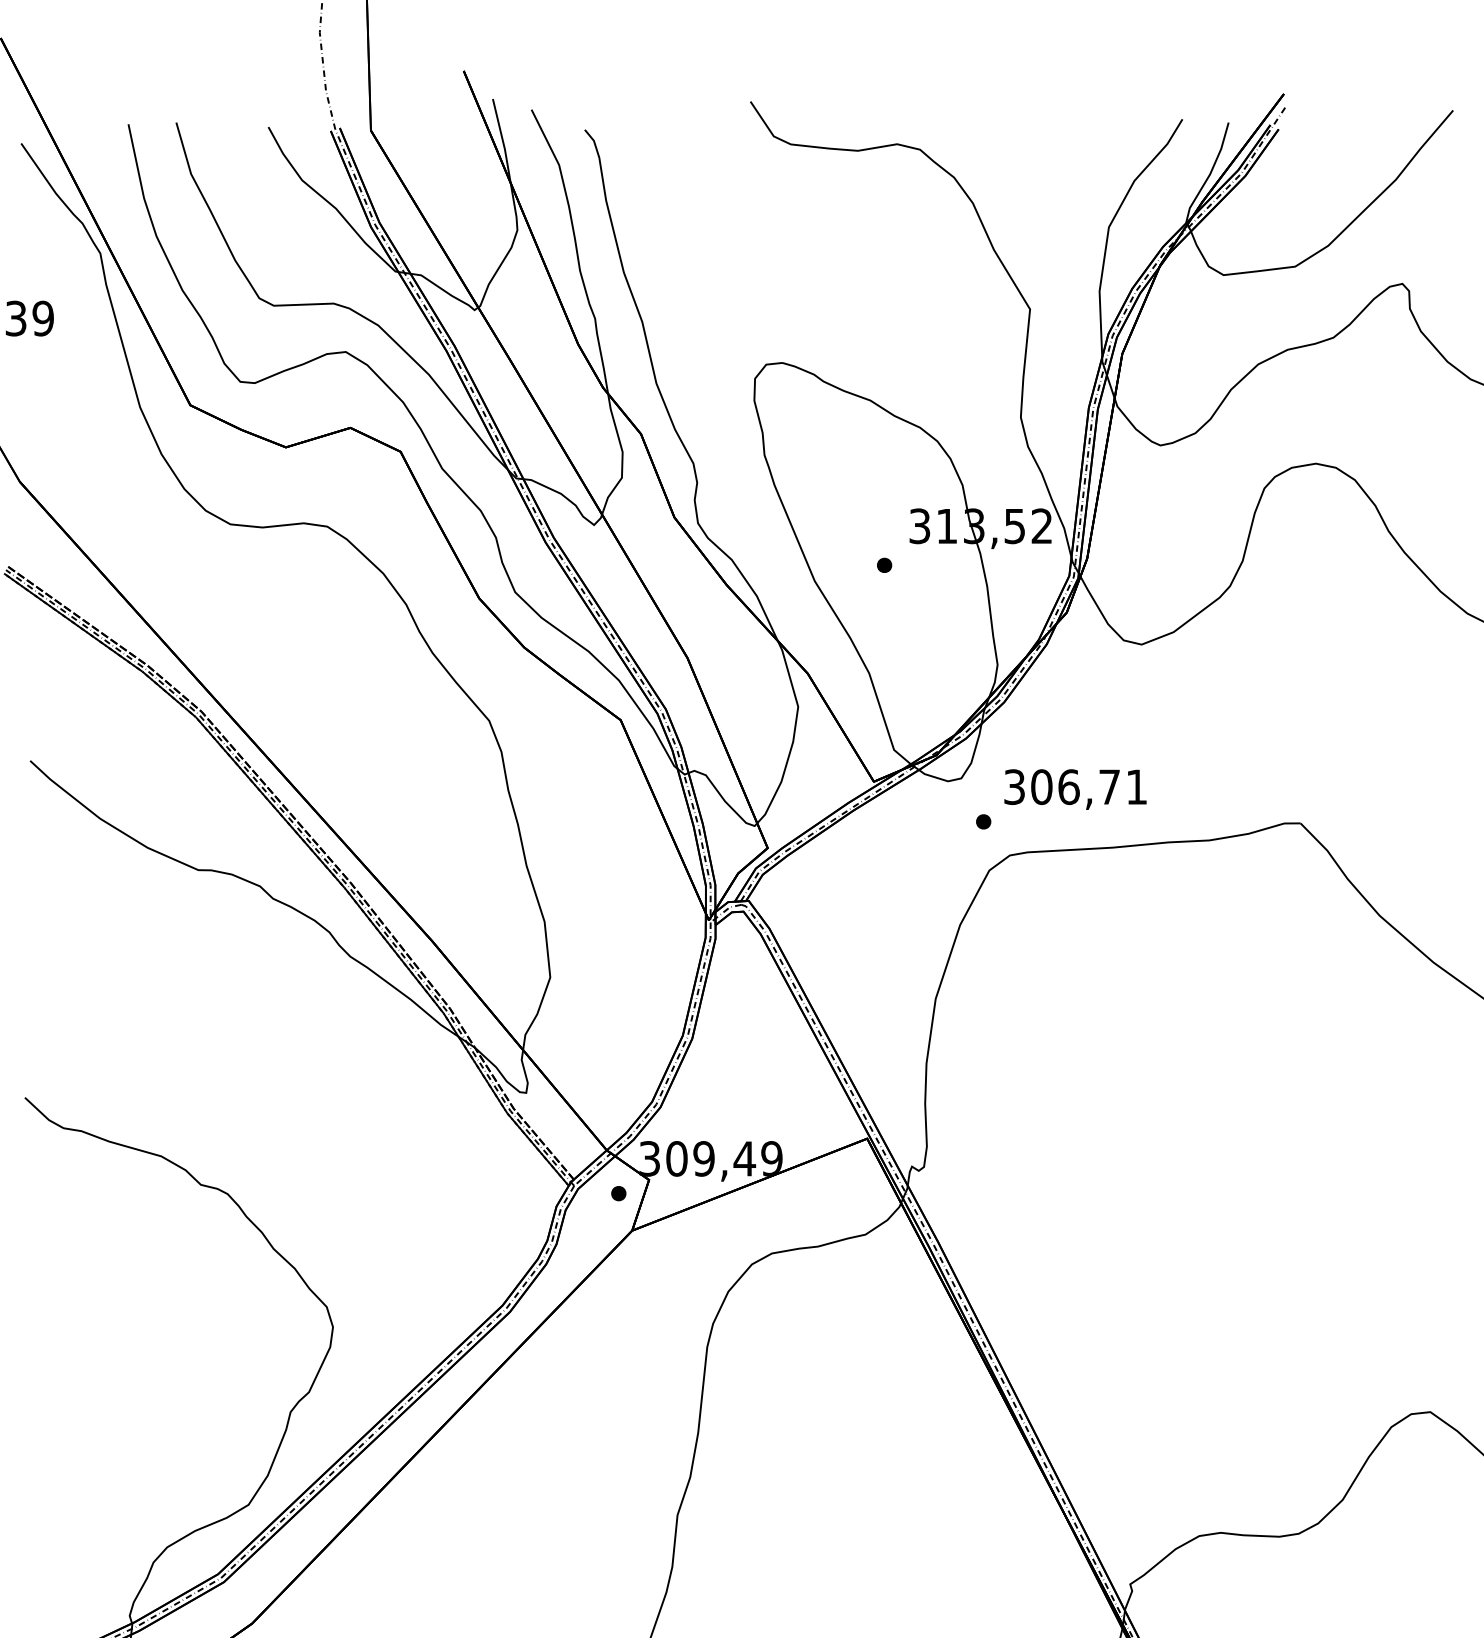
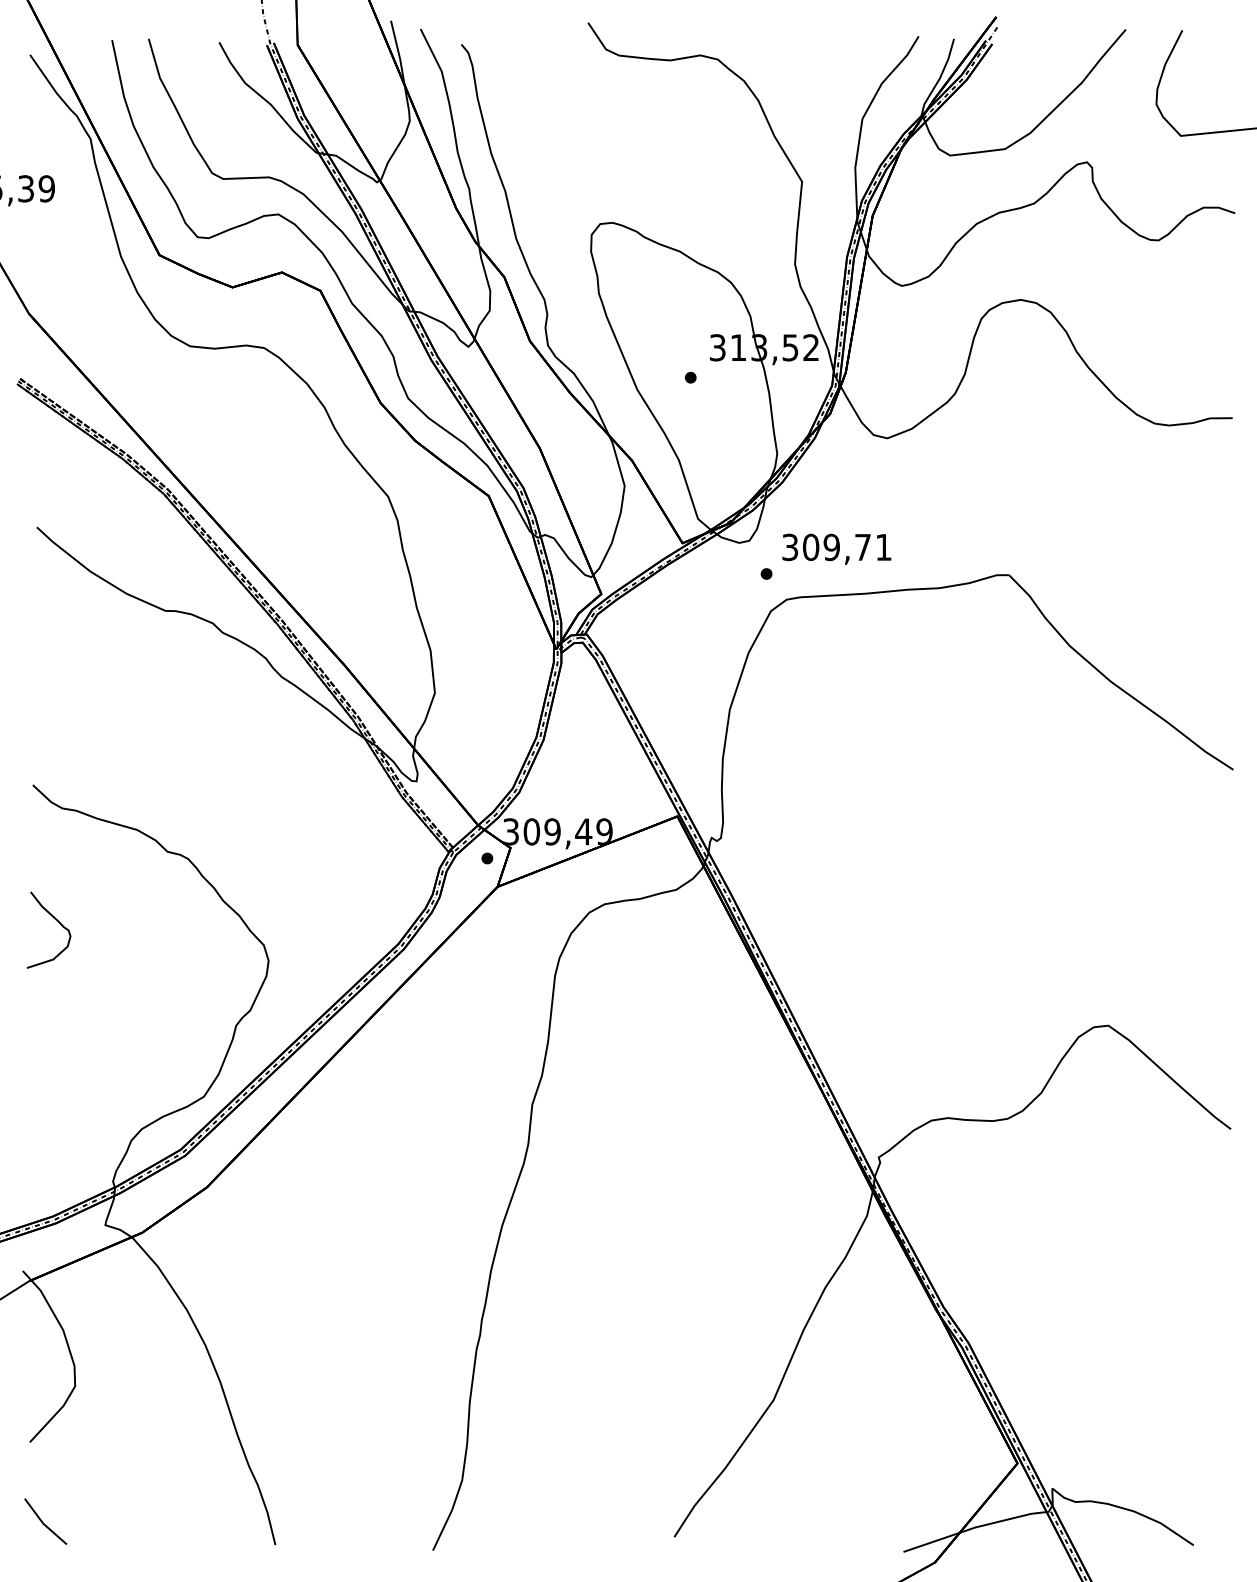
text: (1068, 787) -> (831, 547), 306,71 -> 309,71
curve: (54, 1274) -> (55, 920), added

